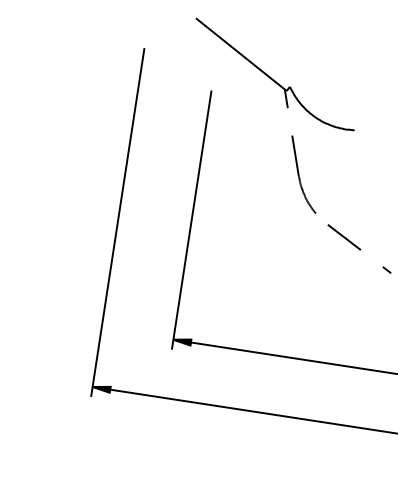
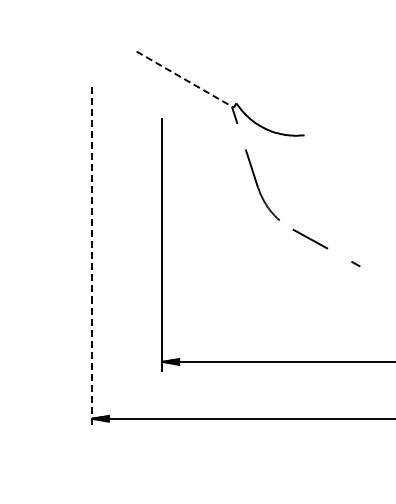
line: (241, 54) -> (185, 79), solid -> dashed
line: (117, 222) -> (91, 258), solid -> dashed

